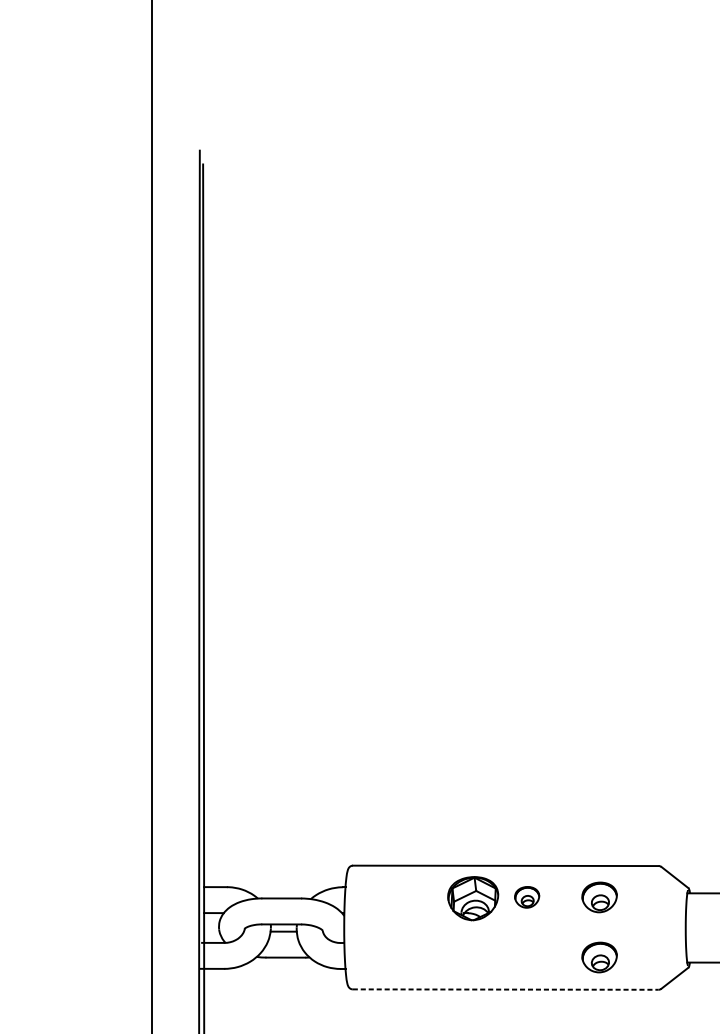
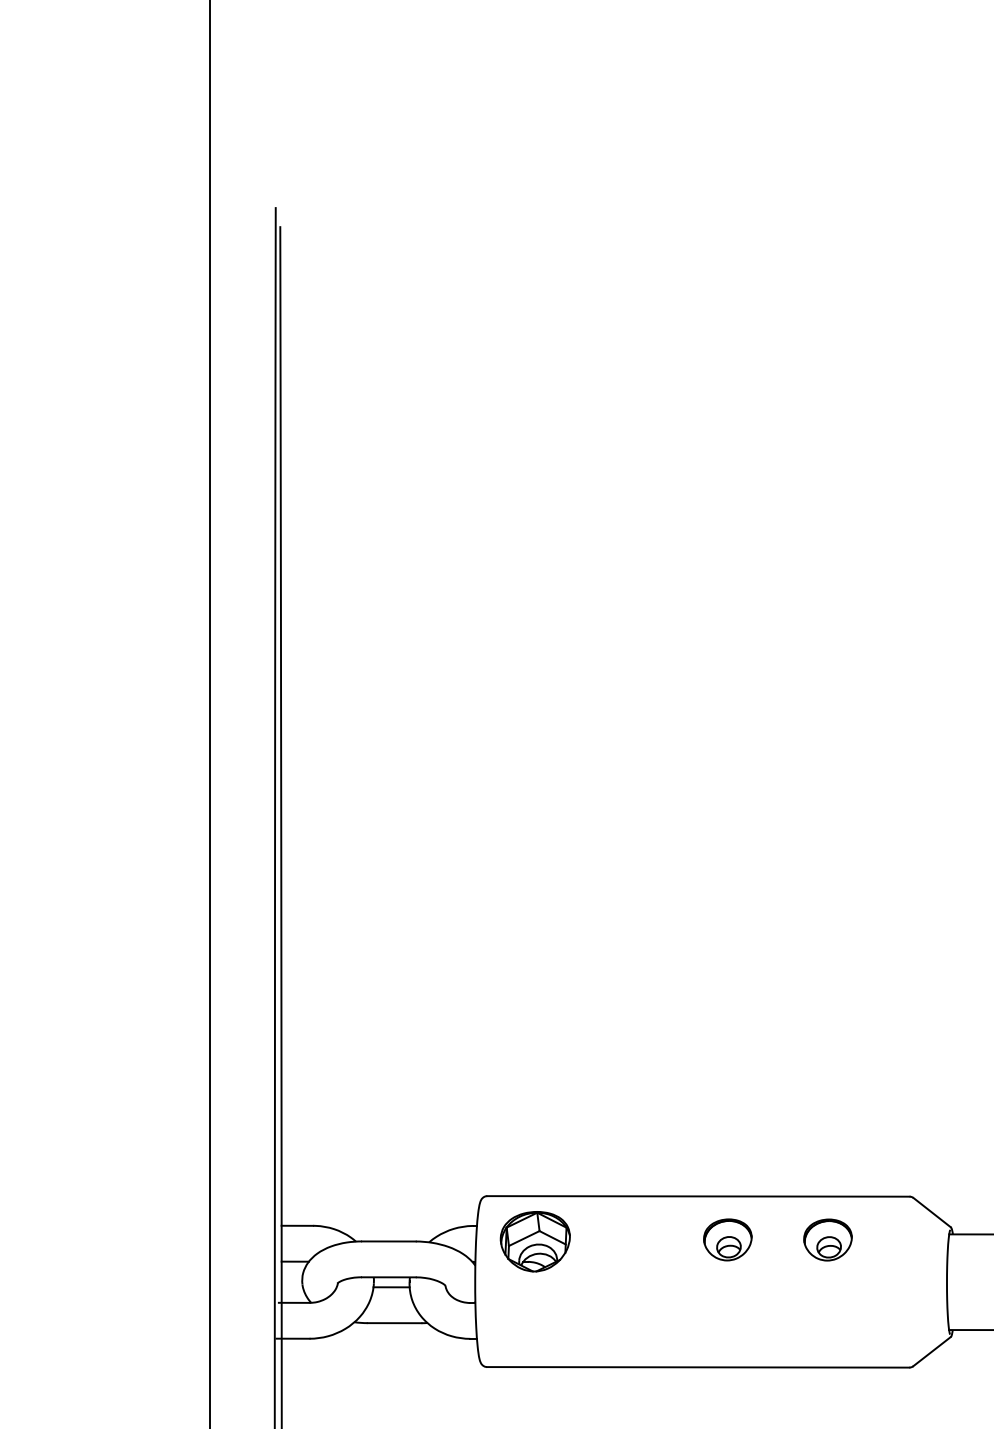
part: (526, 897) -> (727, 1239), size x1.43
part: (472, 898) -> (534, 1241), moved
part: (599, 957) -> (827, 1322), removed
line: (505, 989) -> (698, 1367), dashed -> solid

